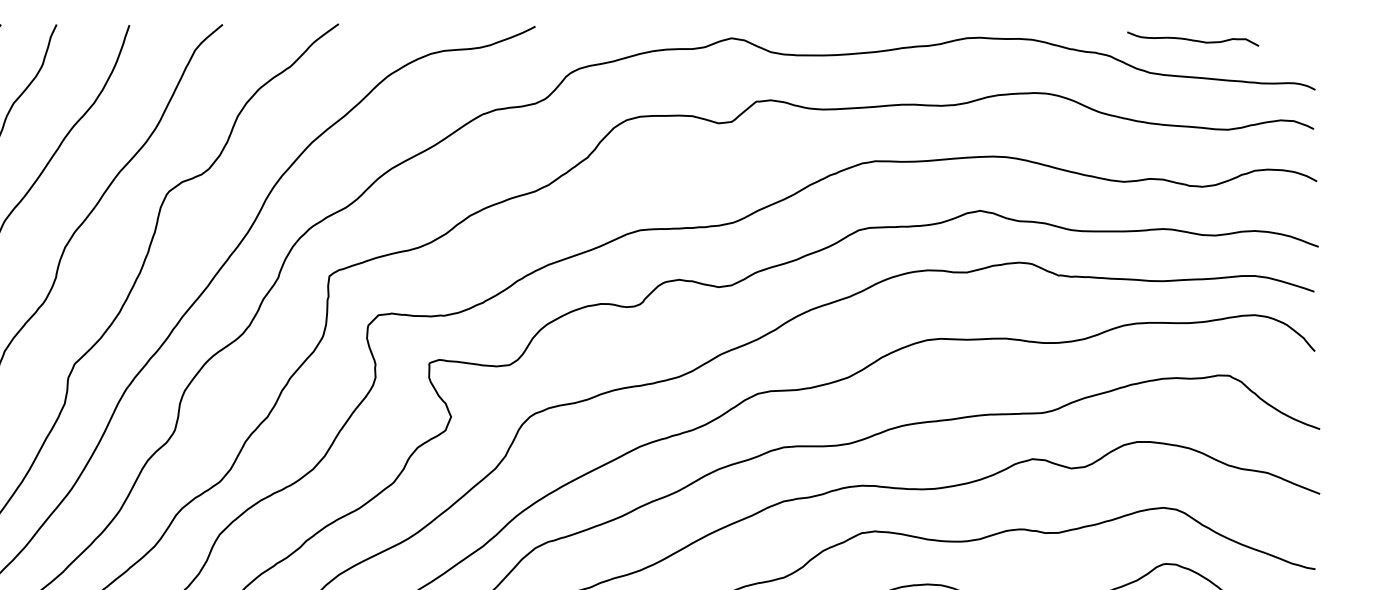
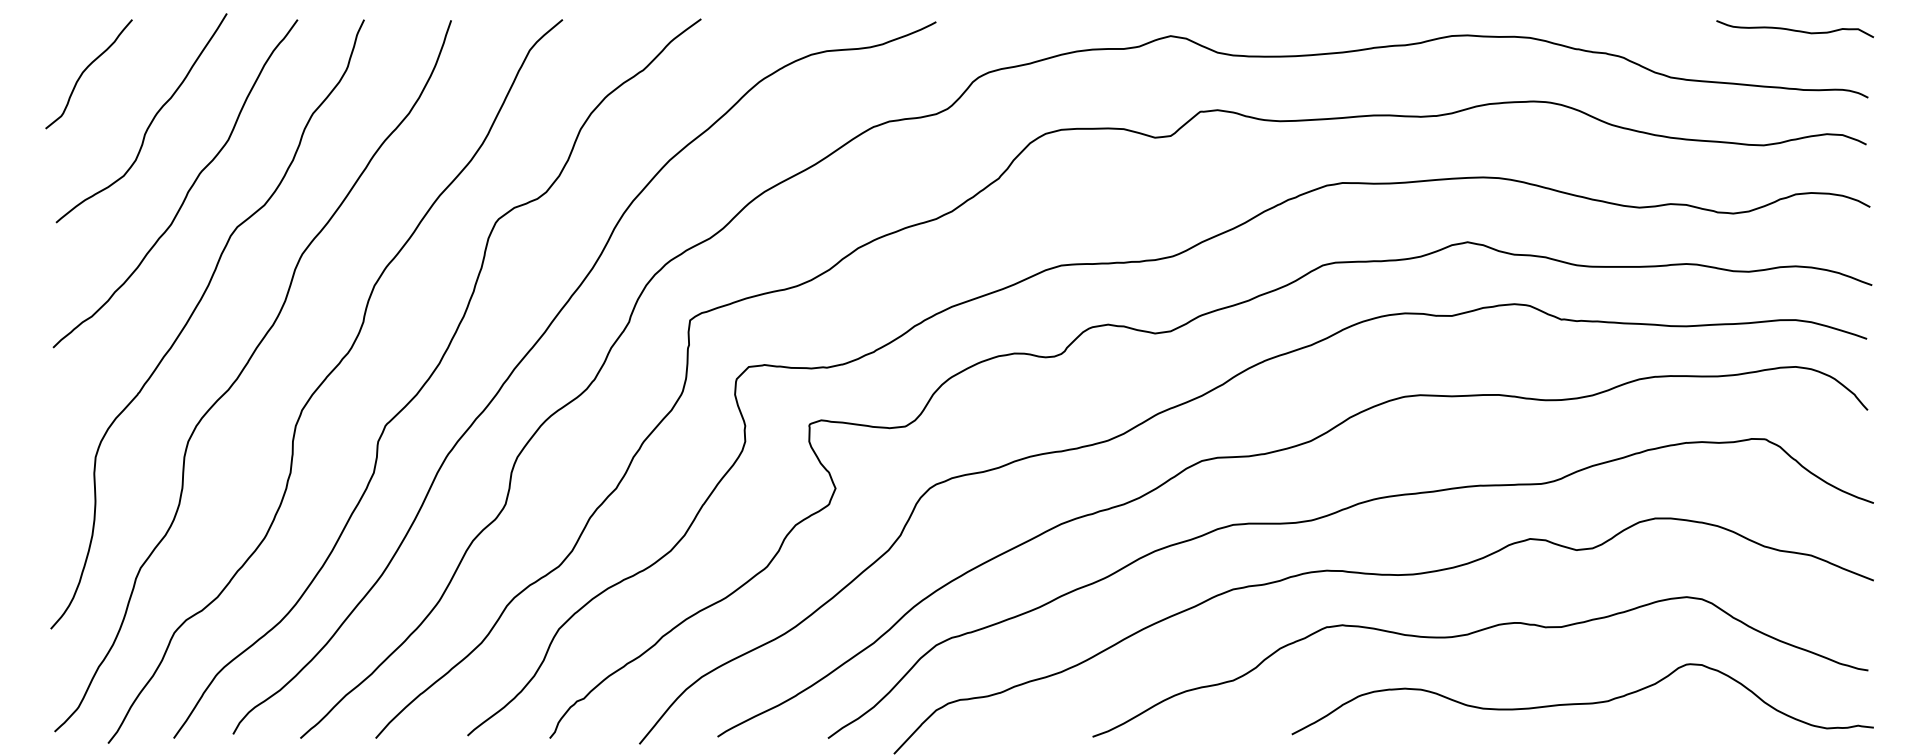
curve: (1193, 39) -> (1795, 29), moved

